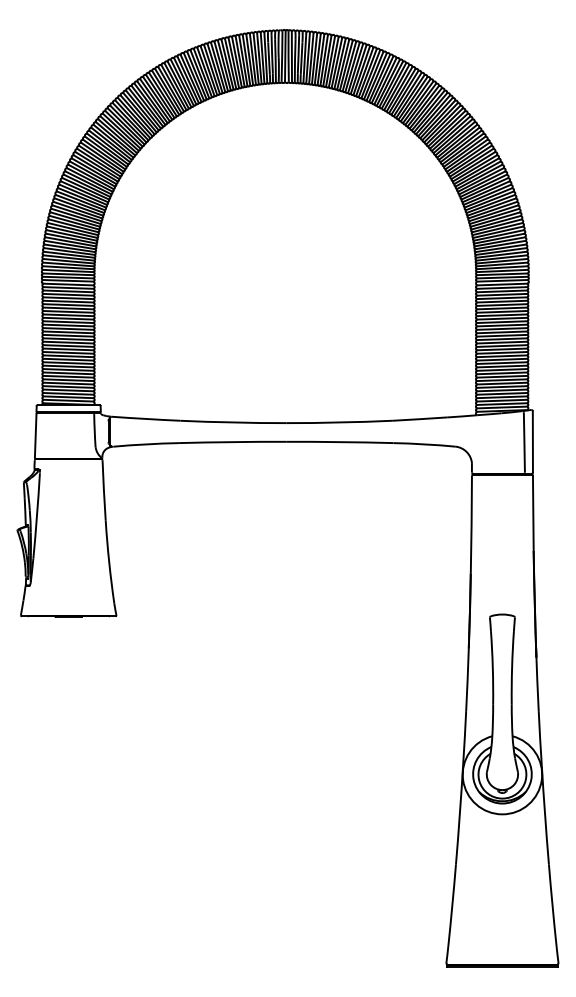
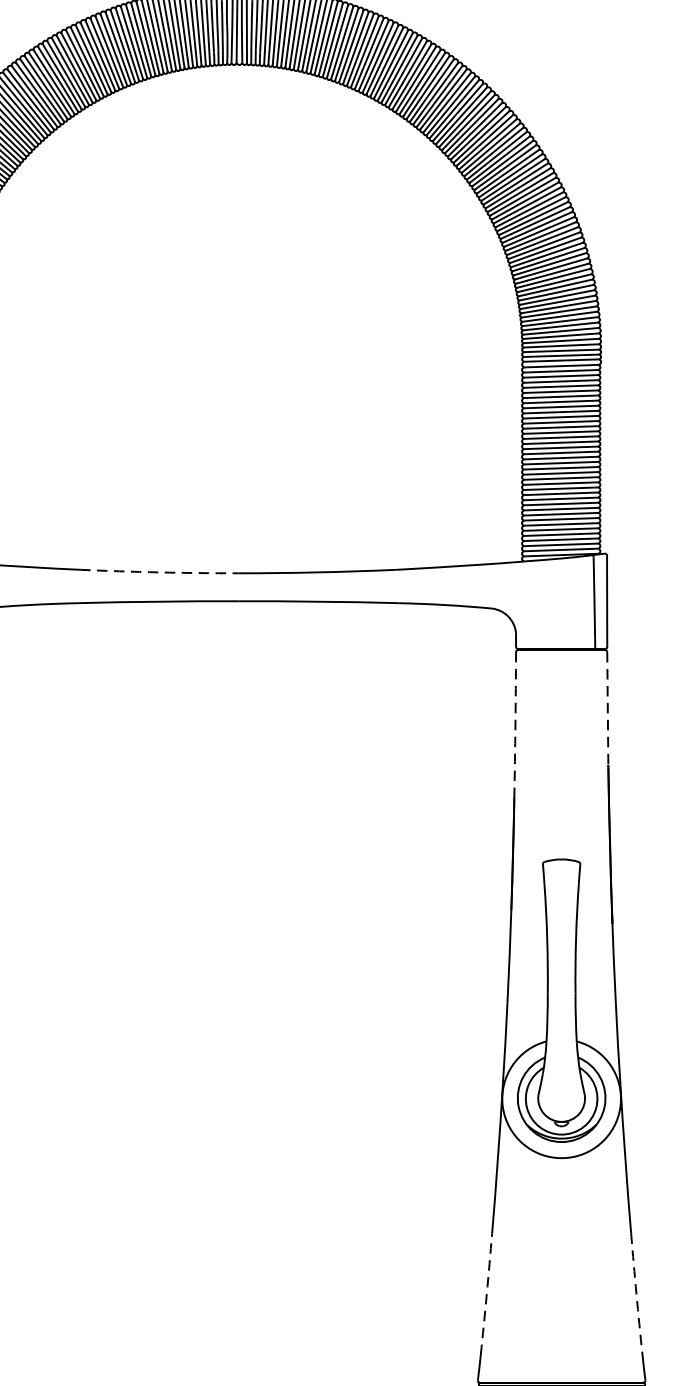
arc: (233, 422) -> (159, 572), solid -> dashed
line: (533, 513) -> (608, 708), solid -> dashed
arc: (471, 524) -> (515, 724), solid -> dashed
arc: (452, 905) -> (486, 1294), solid -> dashed
arc: (552, 905) -> (636, 1294), solid -> dashed

